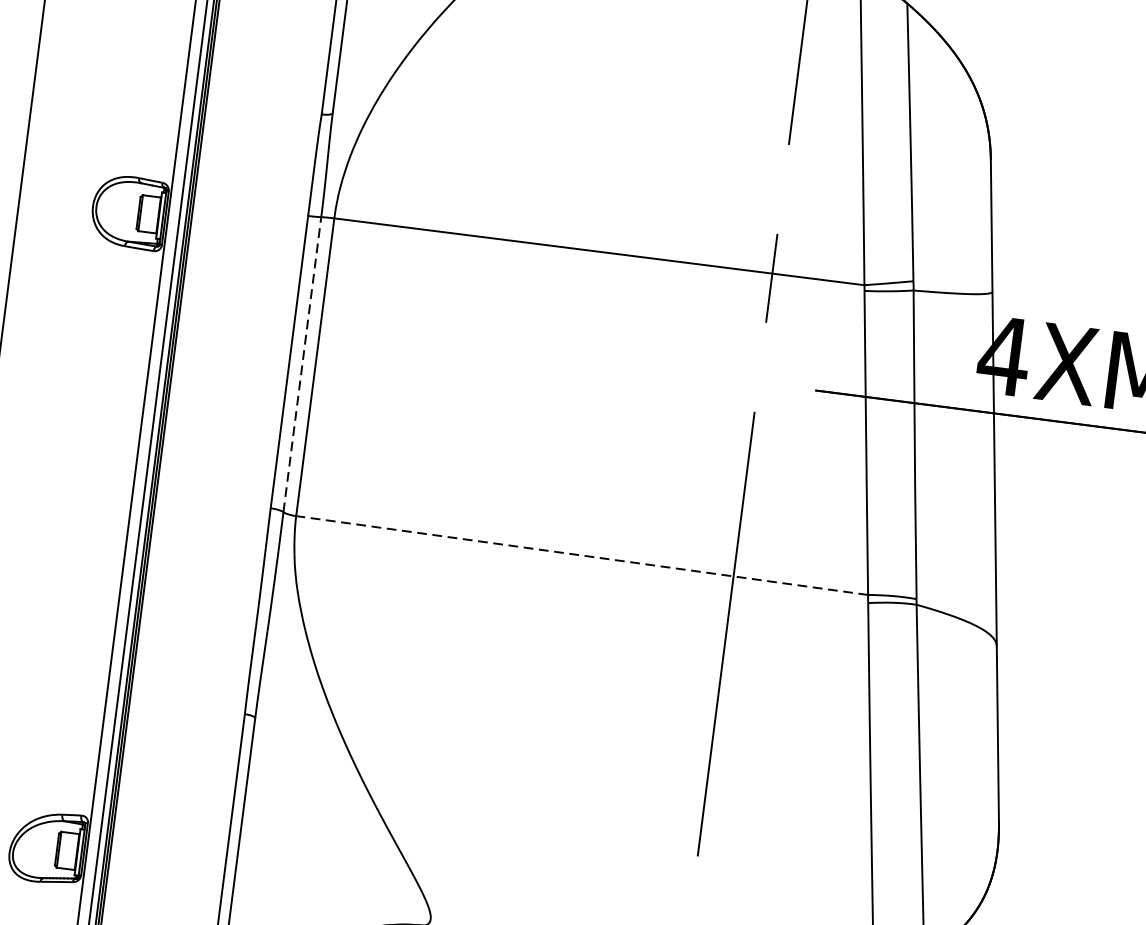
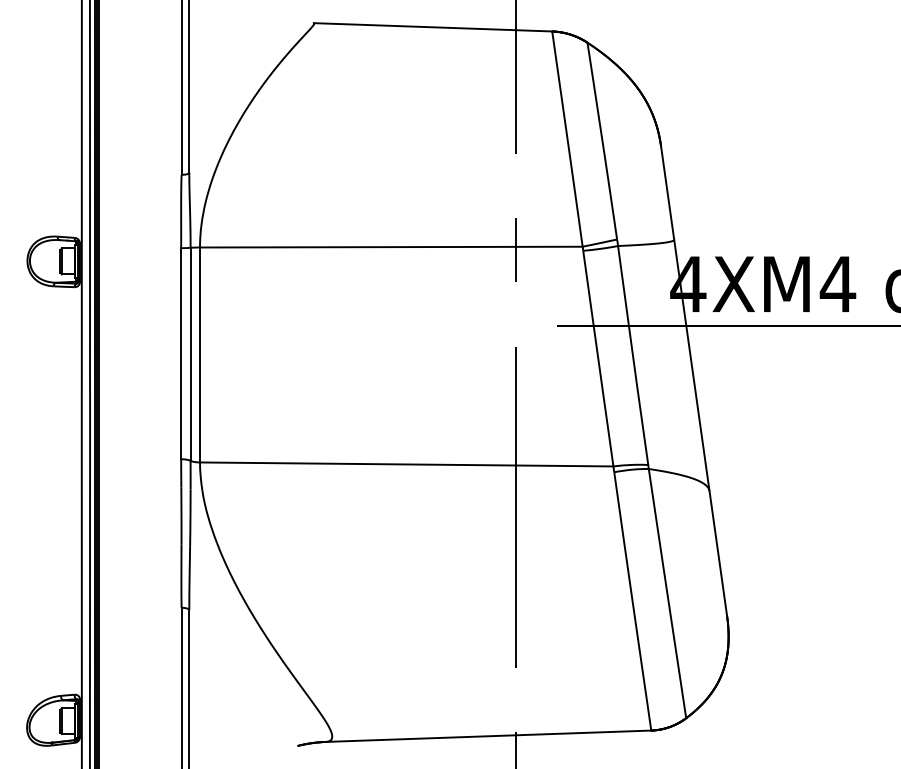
line: (302, 364) -> (190, 354), dashed -> solid
line: (581, 555) -> (406, 464), dashed -> solid

